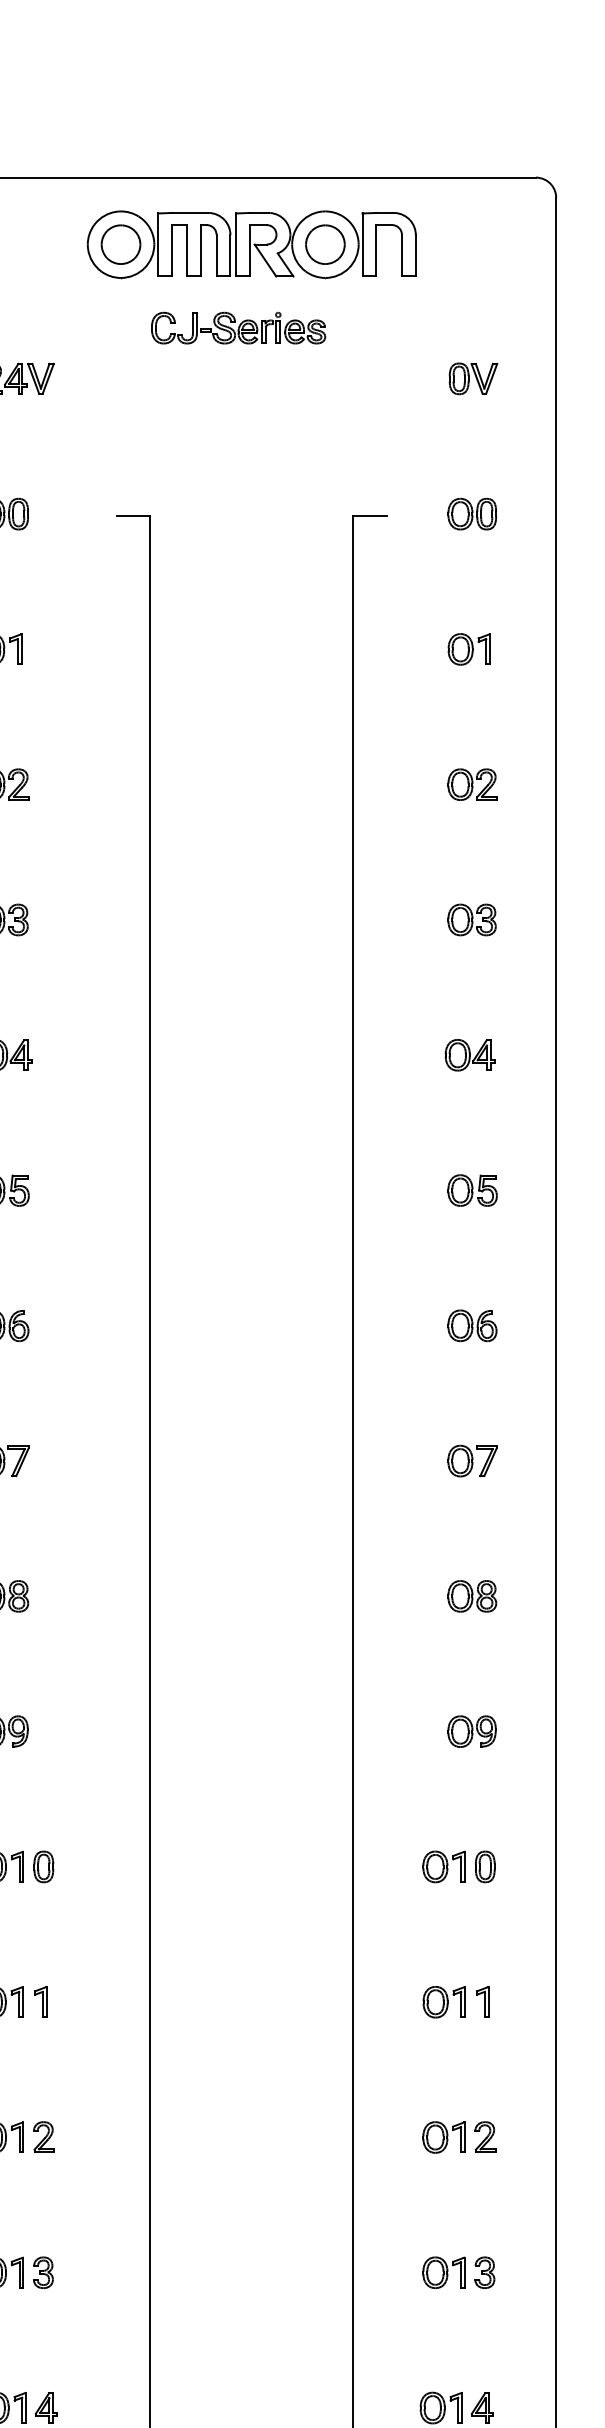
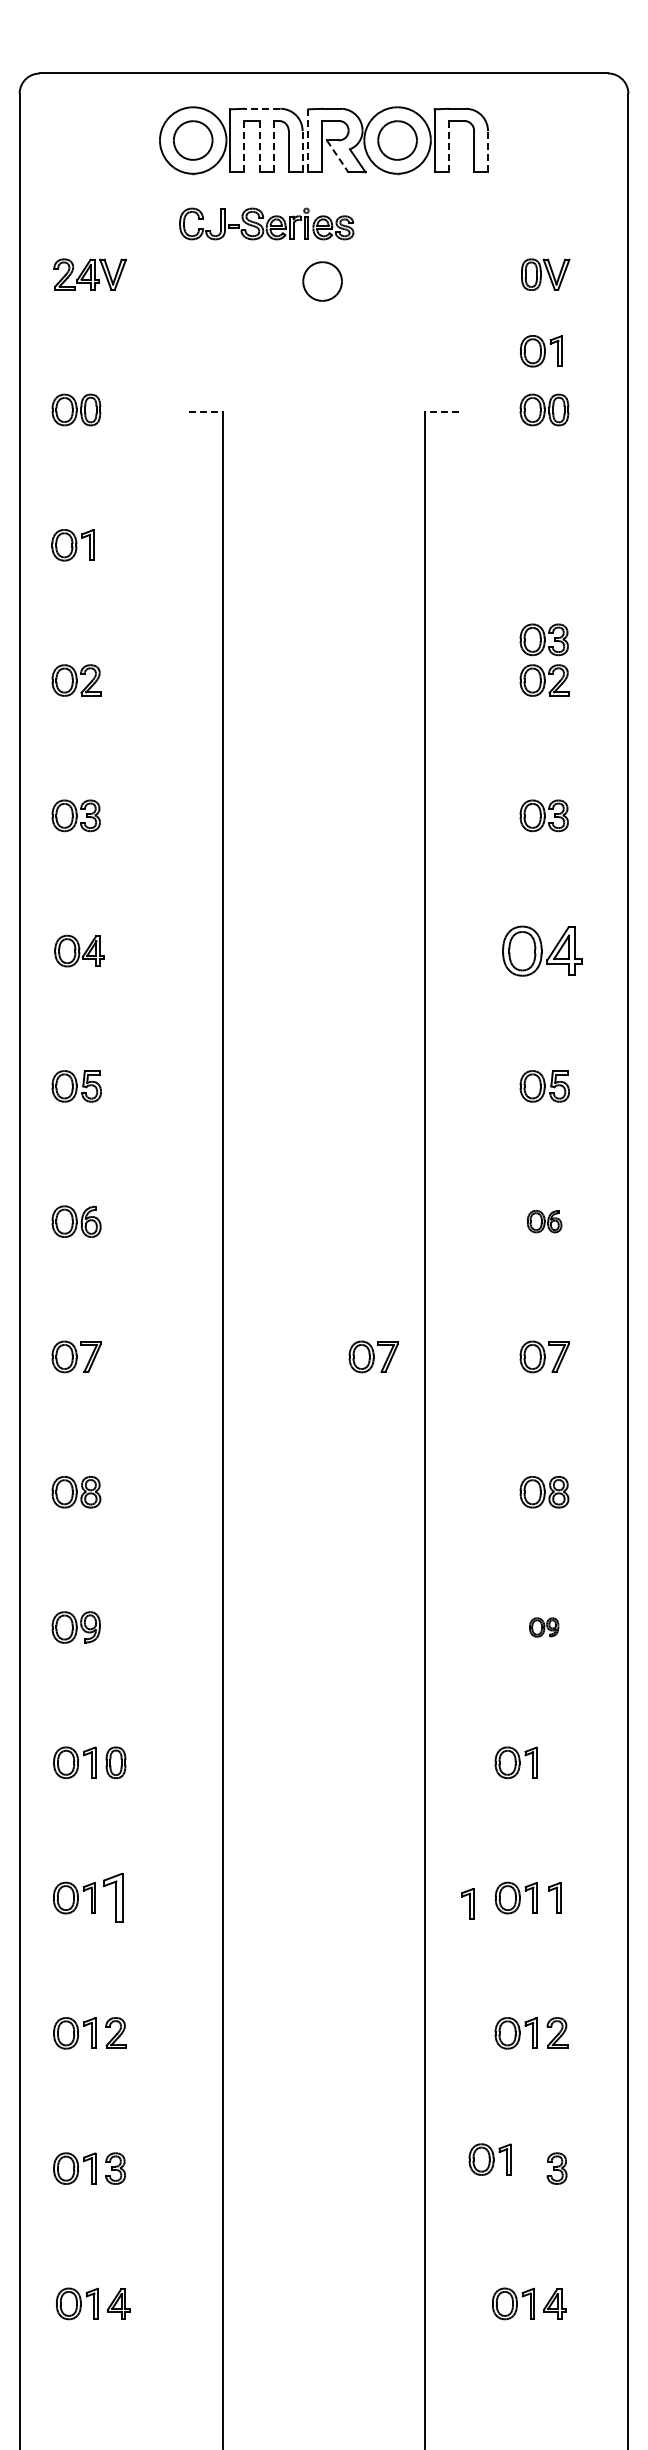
line: (190, 212) -> (262, 108), solid -> dashed
line: (236, 245) -> (308, 141), solid -> dashed
line: (172, 250) -> (244, 146), solid -> dashed
line: (187, 250) -> (259, 146), solid -> dashed
line: (201, 250) -> (273, 146), solid -> dashed
line: (376, 250) -> (448, 146), solid -> dashed
line: (230, 255) -> (302, 151), solid -> dashed
line: (416, 255) -> (488, 151), solid -> dashed
line: (265, 260) -> (337, 156), solid -> dashed
part: (238, 327) -> (266, 223), moved
part: (250, 385) -> (322, 281), added
line: (133, 515) -> (205, 411), solid -> dashed
line: (370, 515) -> (442, 411), solid -> dashed
part: (469, 649) -> (541, 351), moved
part: (471, 743) -> (543, 639), added
part: (470, 1054) -> (542, 950), size x1.6
part: (472, 1325) -> (544, 1221), size x0.7
part: (301, 1460) -> (373, 1356), added
part: (471, 1731) -> (543, 1627), size x0.6
part: (485, 1866) -> (557, 1762), removed
part: (40, 2001) -> (112, 1897), size x1.6
part: (395, 2007) -> (467, 1903), added
part: (443, 2272) -> (489, 2159), moved

